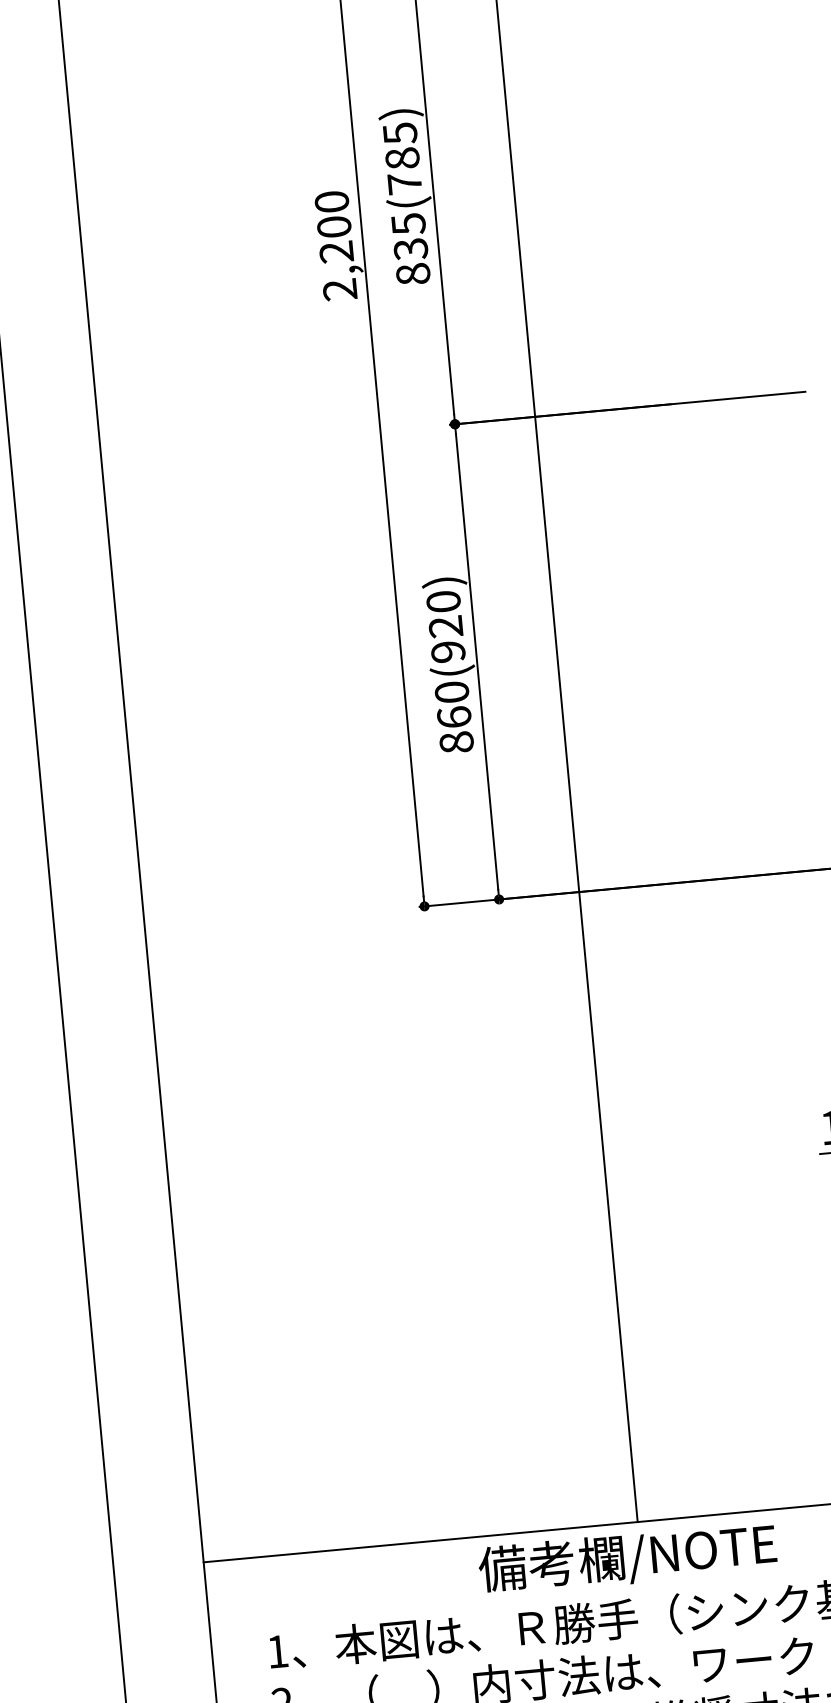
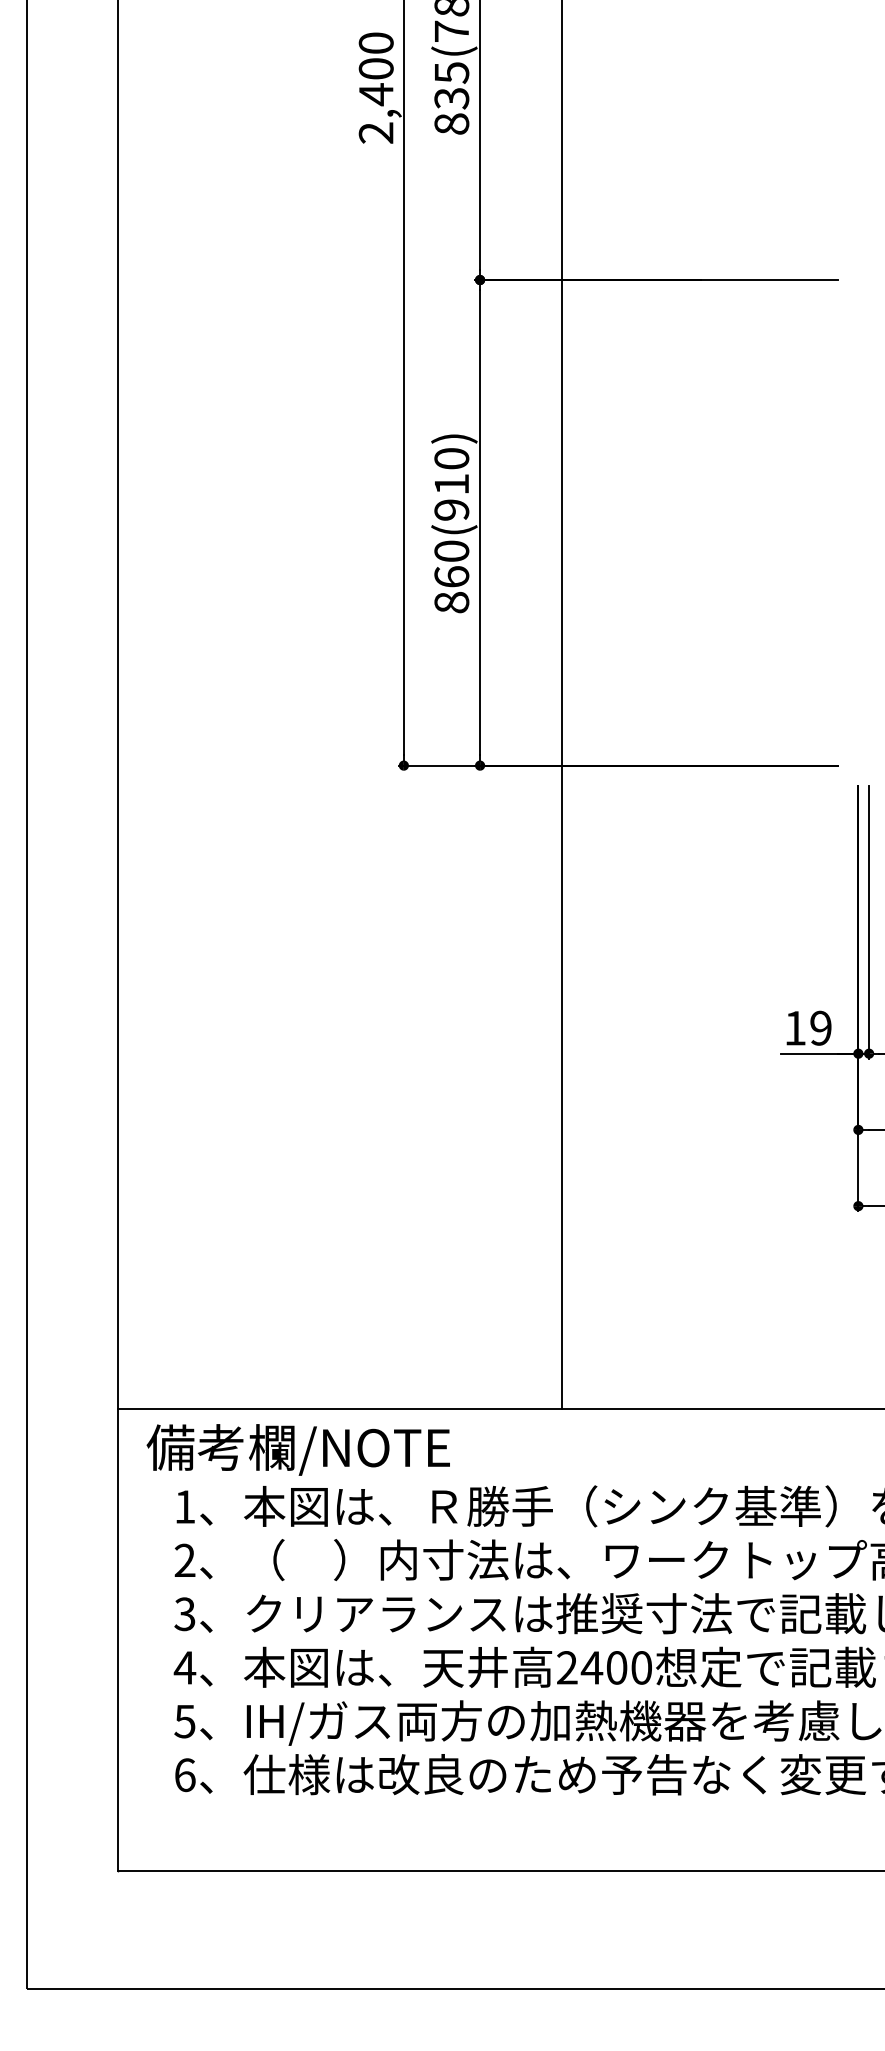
text: (335, 252) -> (375, 94), 2,200 -> 2,400
text: (445, 626) -> (451, 484), 860(920) -> 860(910)
text: (626, 1558) -> (297, 1449), moved

